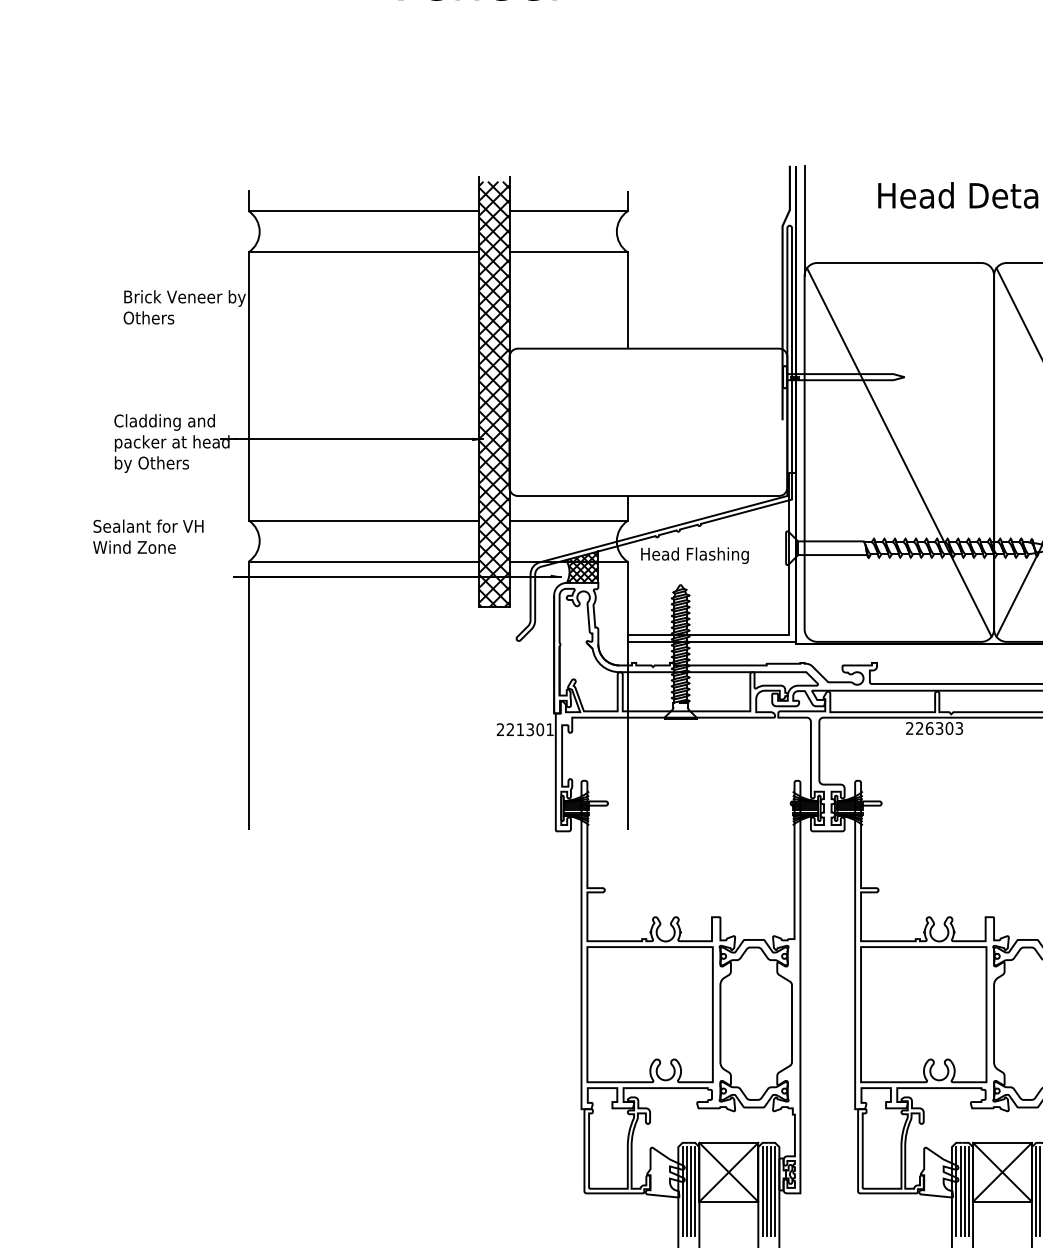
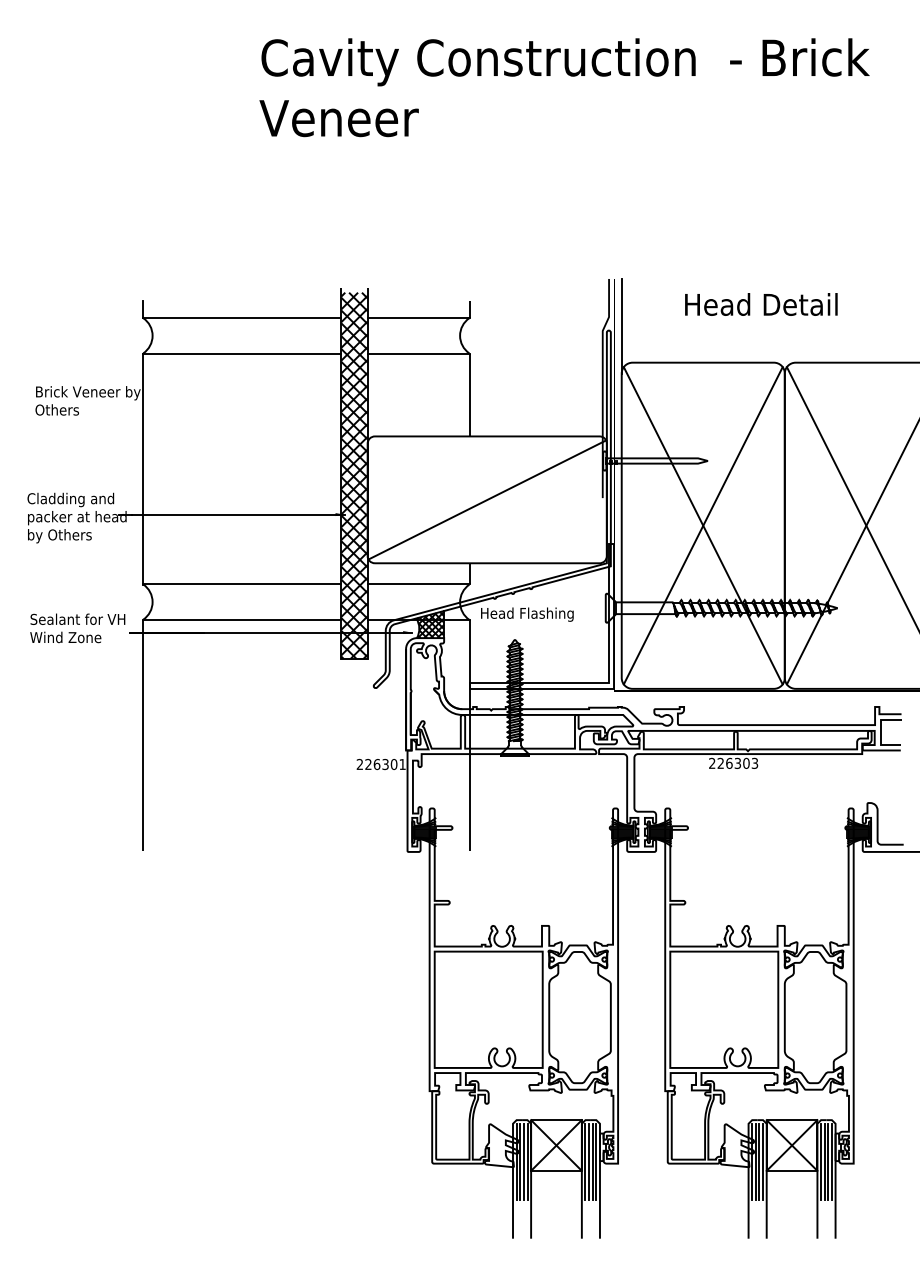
line: (648, 421) -> (487, 499), added
line: (898, 452) -> (702, 525), added
text: (148, 536) -> (77, 628), moved
text: (519, 729) -> (376, 764), 221301 -> 226301

